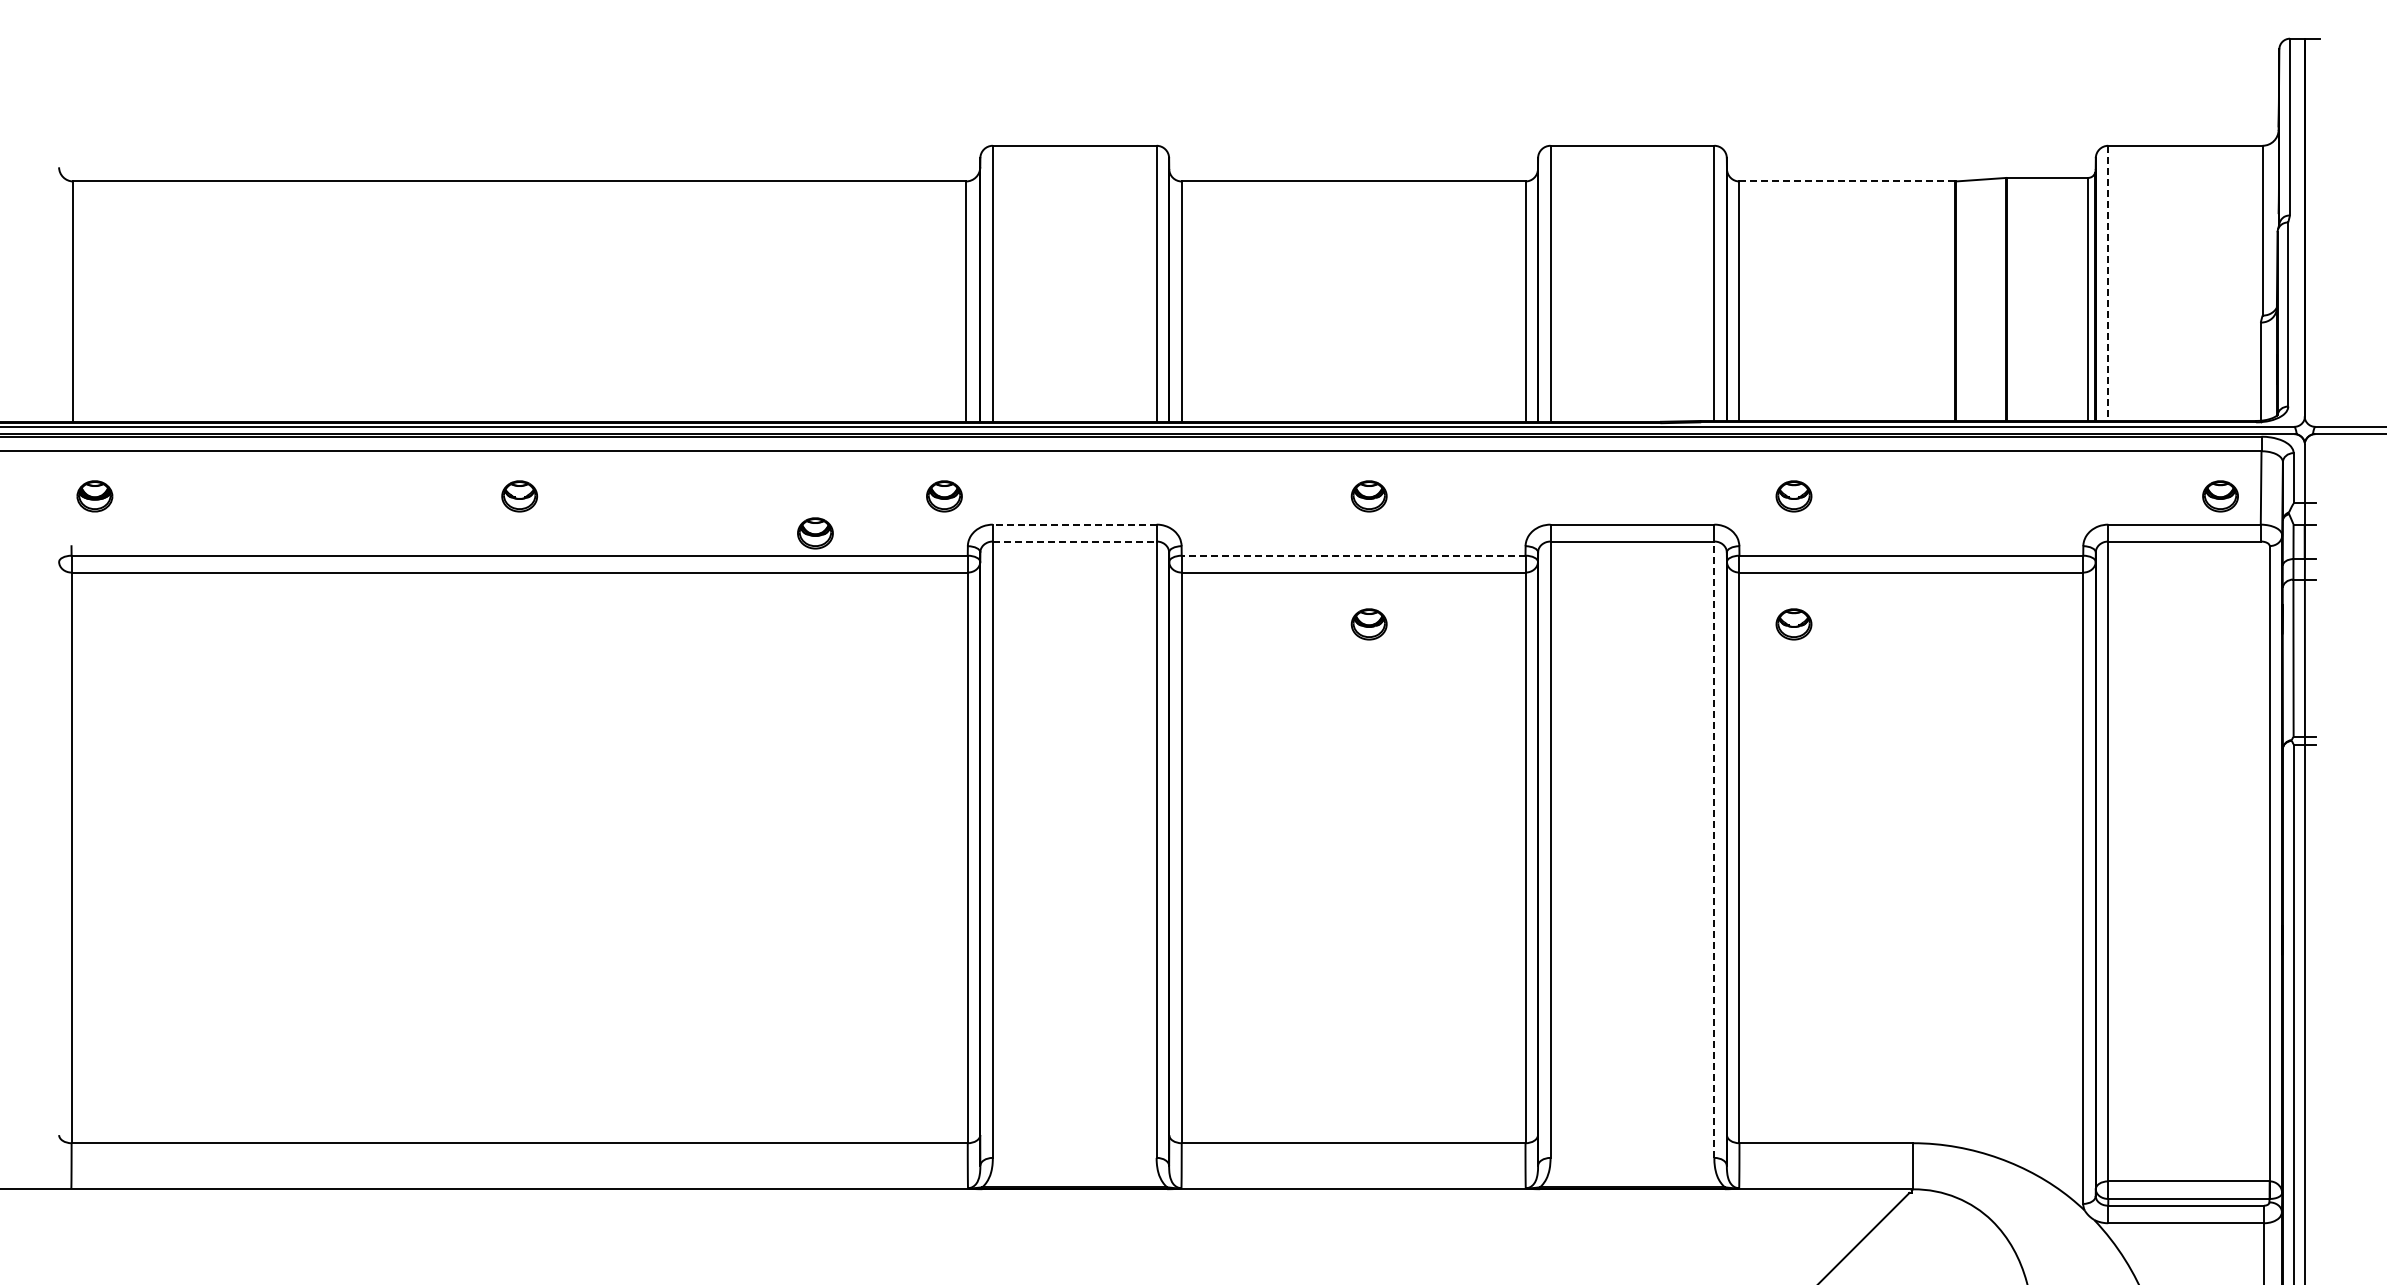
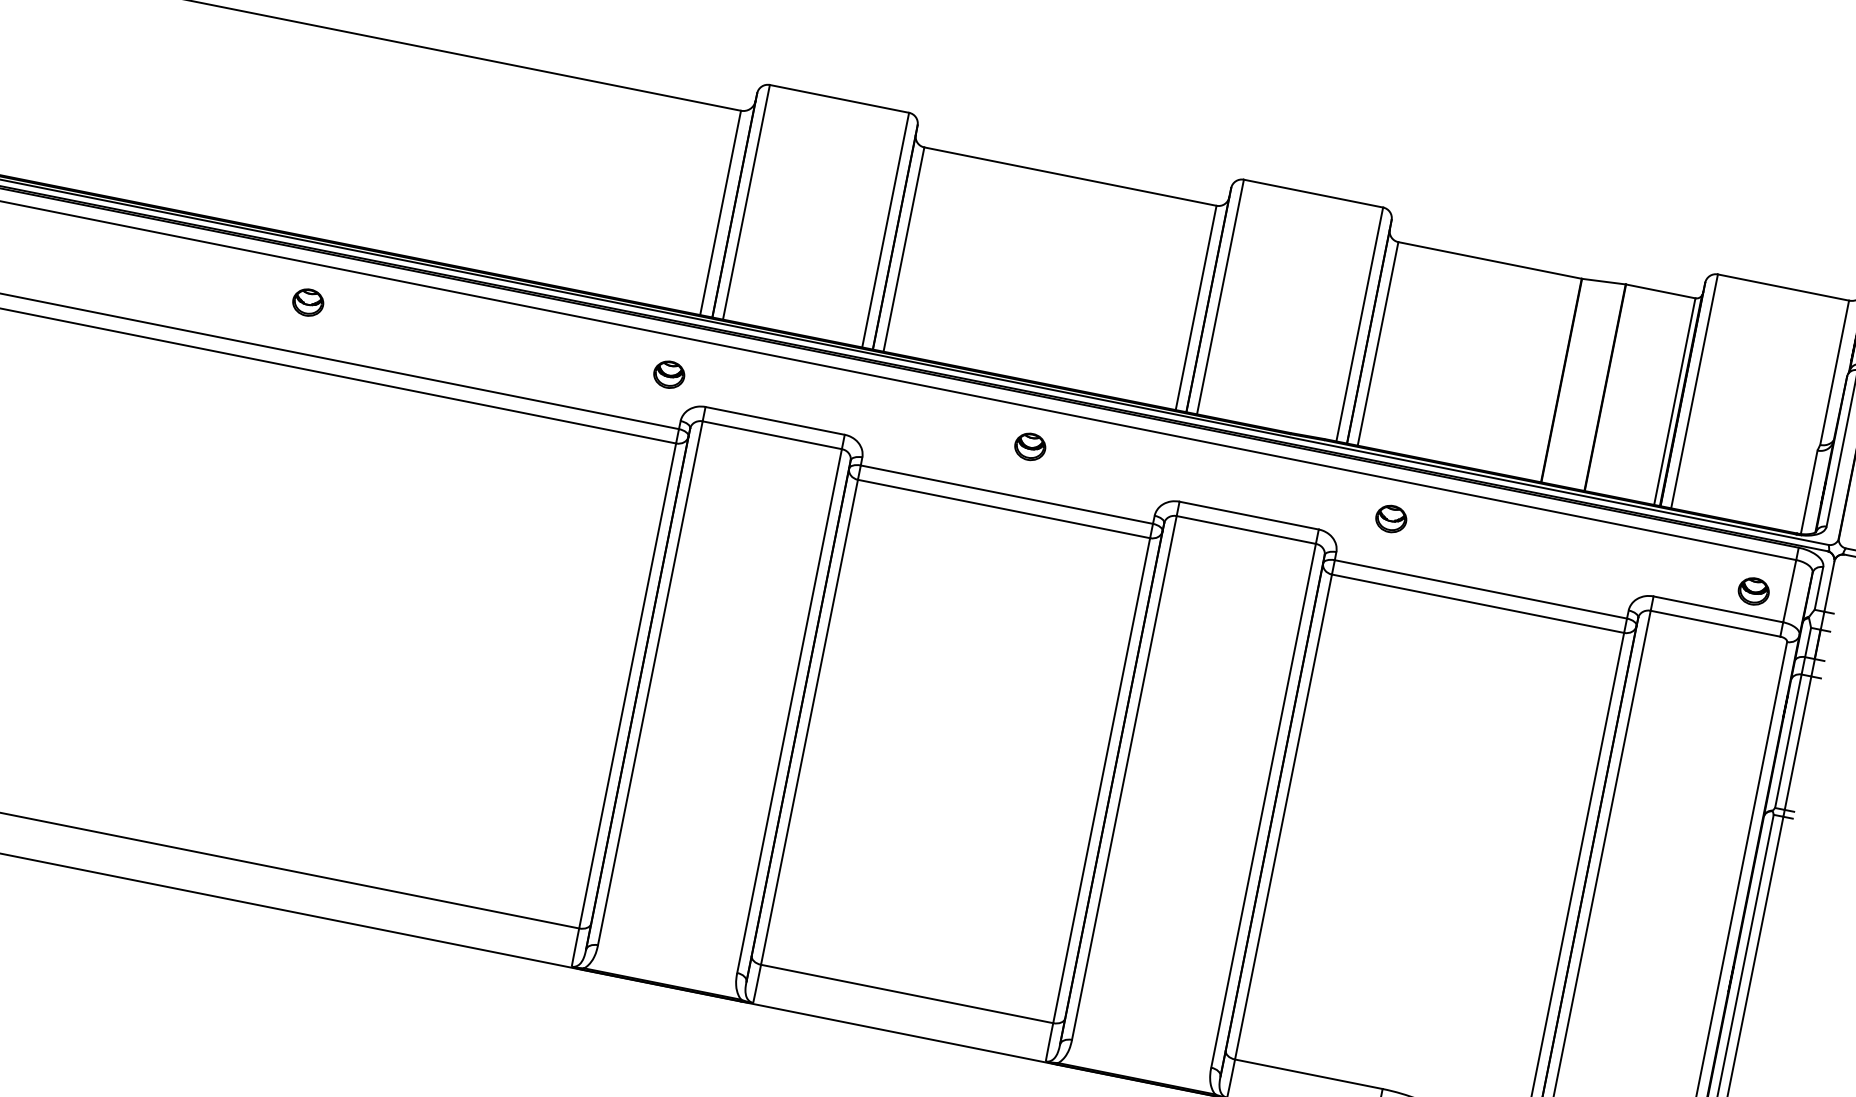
line: (1847, 181) -> (1490, 260), dashed -> solid
line: (2108, 283) -> (1694, 391), dashed -> solid
line: (1074, 524) -> (774, 420), dashed -> solid
part: (815, 533) -> (553, 384), removed
line: (1074, 541) -> (772, 435), dashed -> solid
line: (1353, 555) -> (1006, 494), dashed -> solid
part: (1368, 624) -> (1007, 555), removed
part: (1793, 624) -> (1369, 627), removed
line: (1714, 849) -> (1263, 805), dashed -> solid

